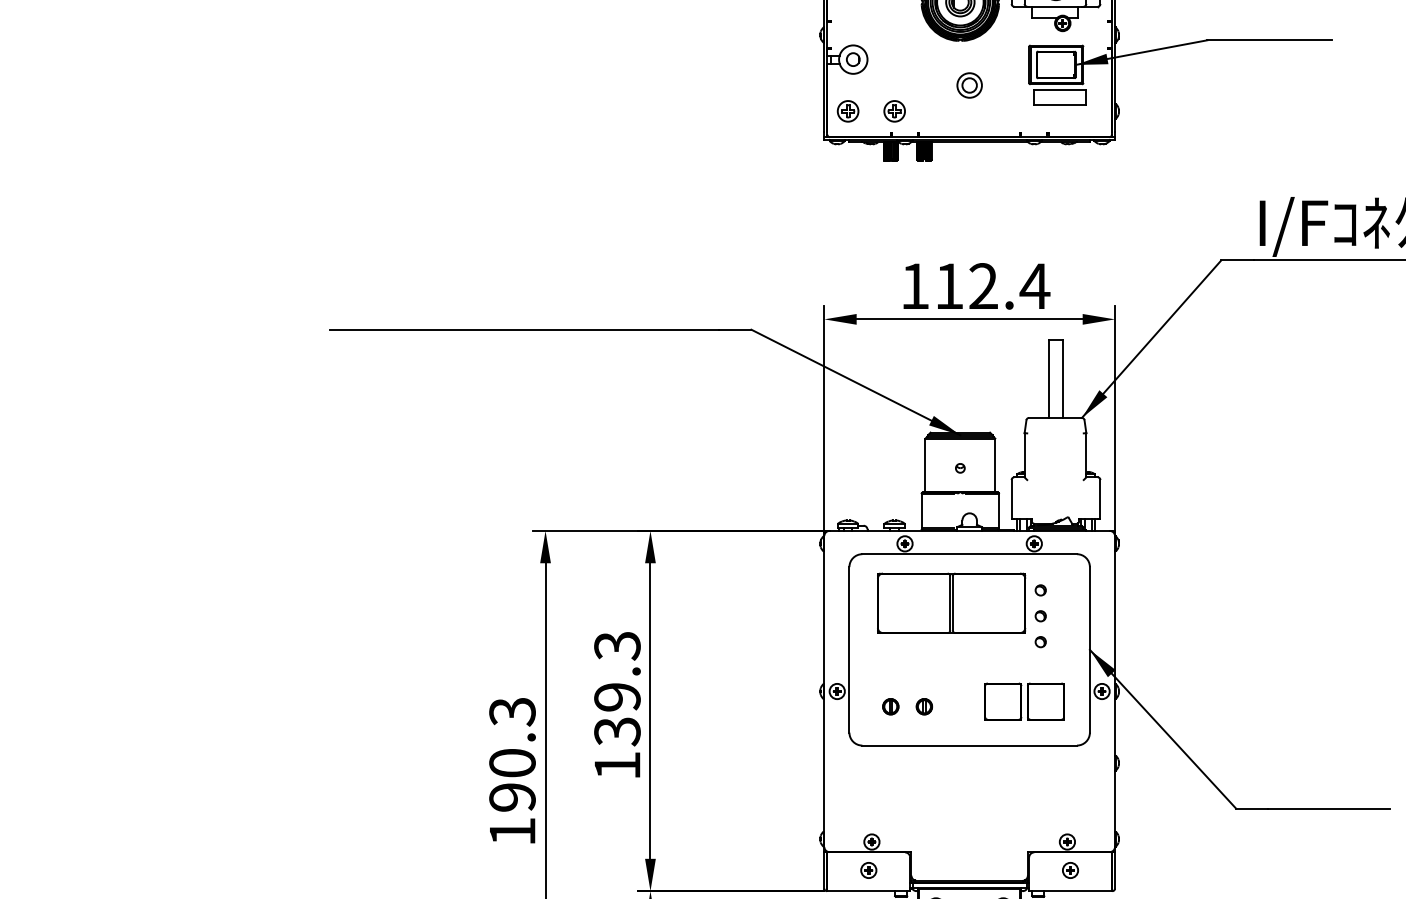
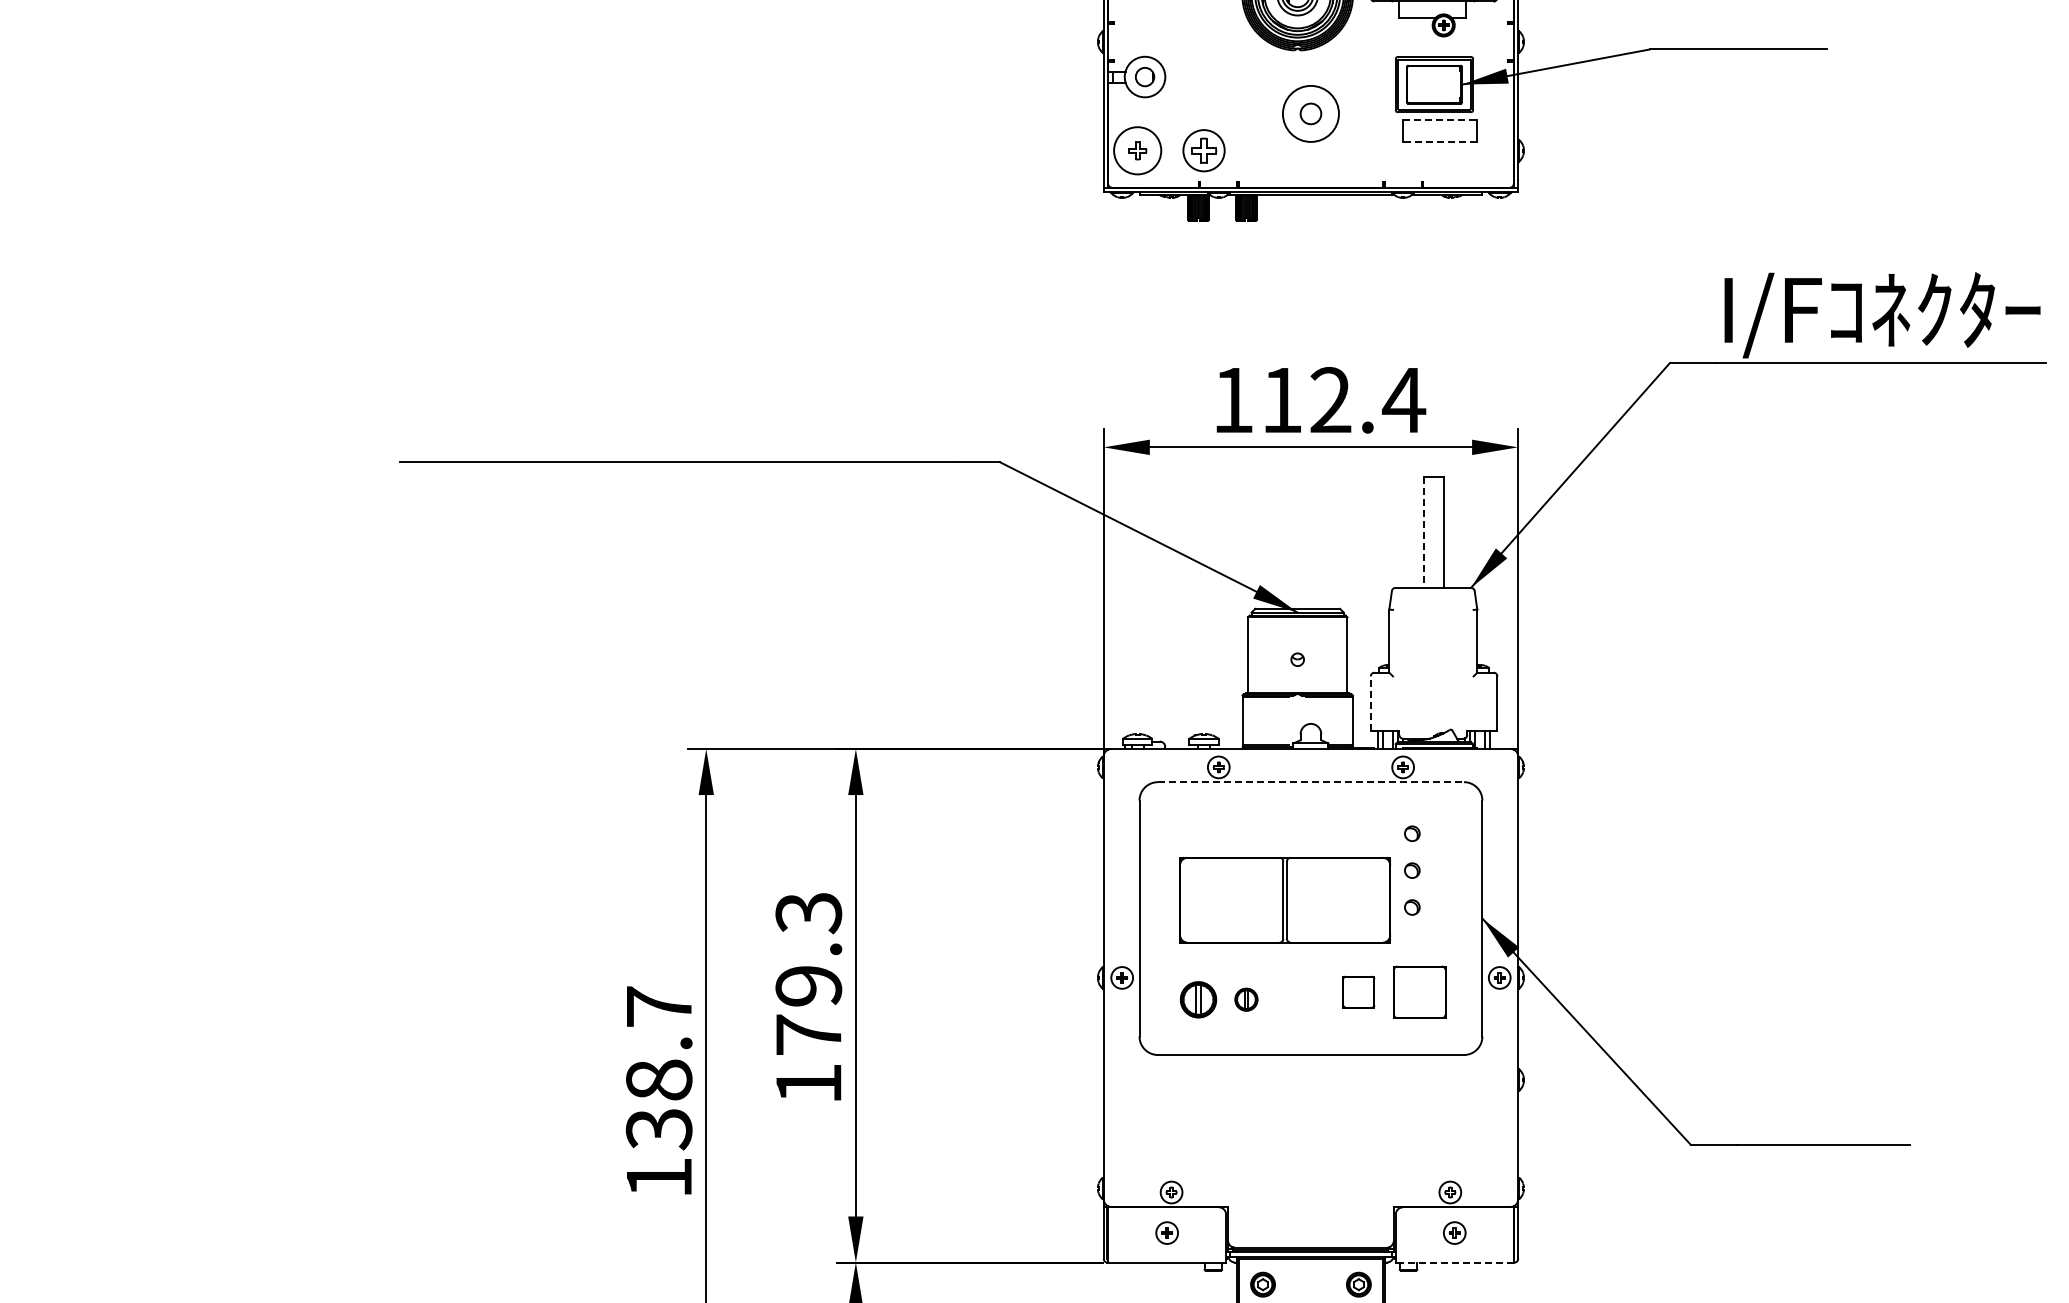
circle: (969, 85) -> (1310, 113), size x1.6
line: (1060, 89) -> (1440, 119), solid -> dashed
line: (1060, 104) -> (1440, 141), solid -> dashed
circle: (848, 111) -> (1137, 150), size x1.6
part: (894, 111) -> (1203, 150), size x1.4
line: (1048, 379) -> (1423, 533), solid -> dashed
line: (1011, 499) -> (1370, 703), solid -> dashed
line: (970, 554) -> (1311, 782), solid -> dashed
part: (951, 603) -> (1285, 900), moved
part: (1003, 701) -> (1358, 991), size x0.6
part: (890, 706) -> (1198, 999), size x1.6
text: (617, 731) -> (808, 1035), 139.3 -> 179.3
text: (512, 755) -> (658, 1068), 190.3 -> 138.7
line: (1070, 891) -> (1454, 1262), solid -> dashed

